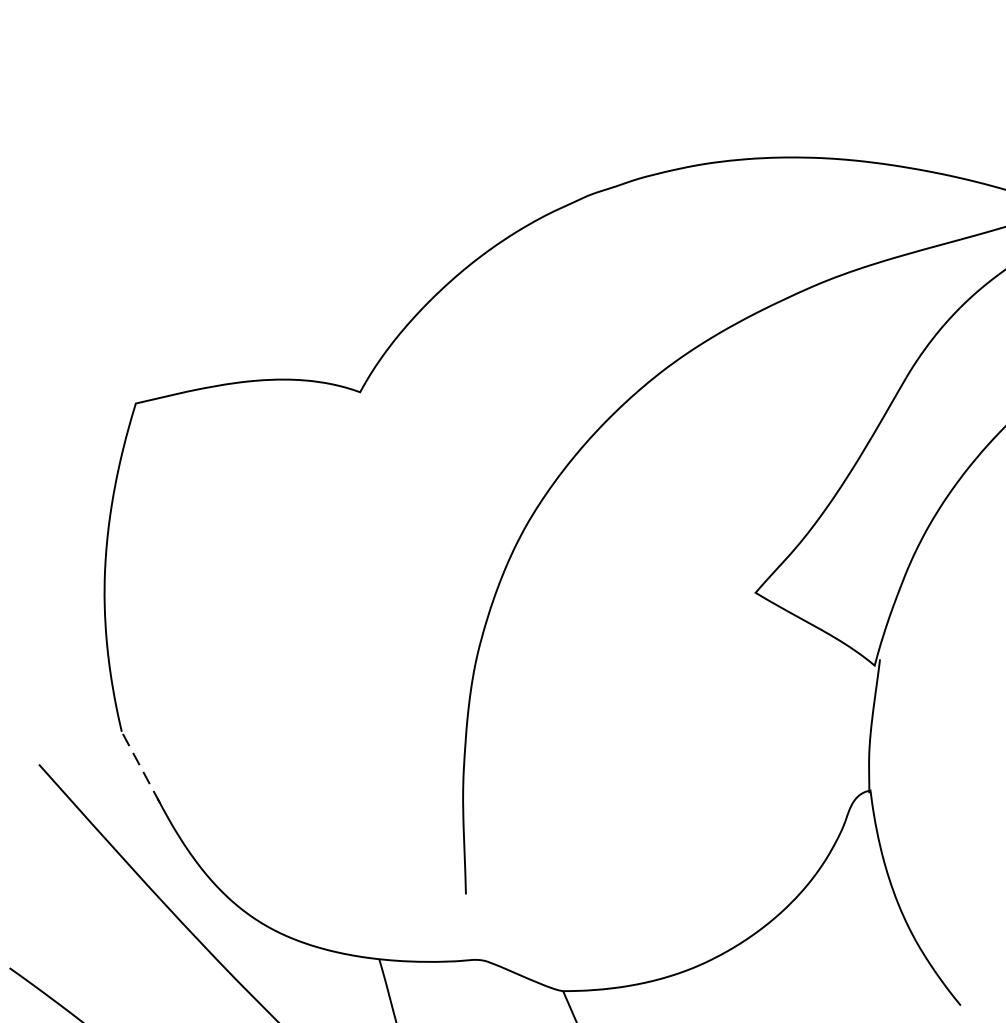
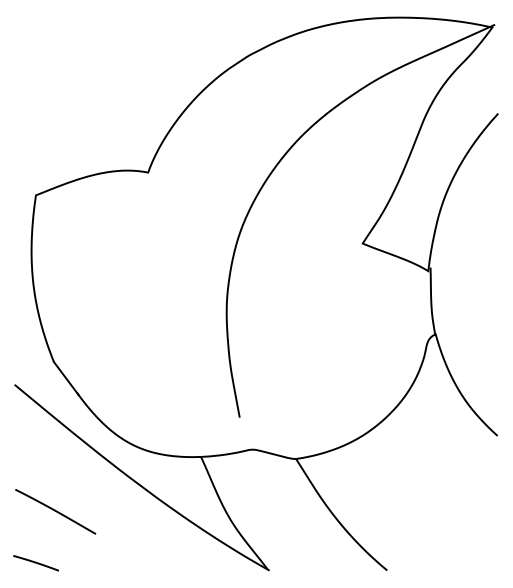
line: (141, 767) -> (66, 378), dashed -> solid

